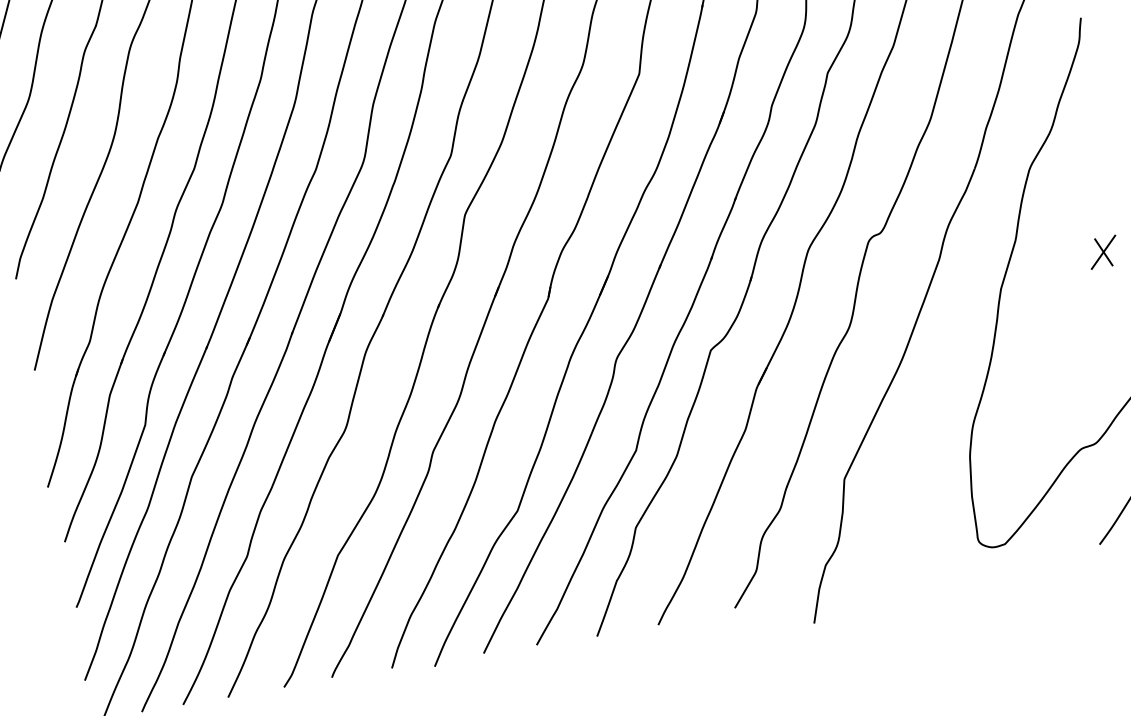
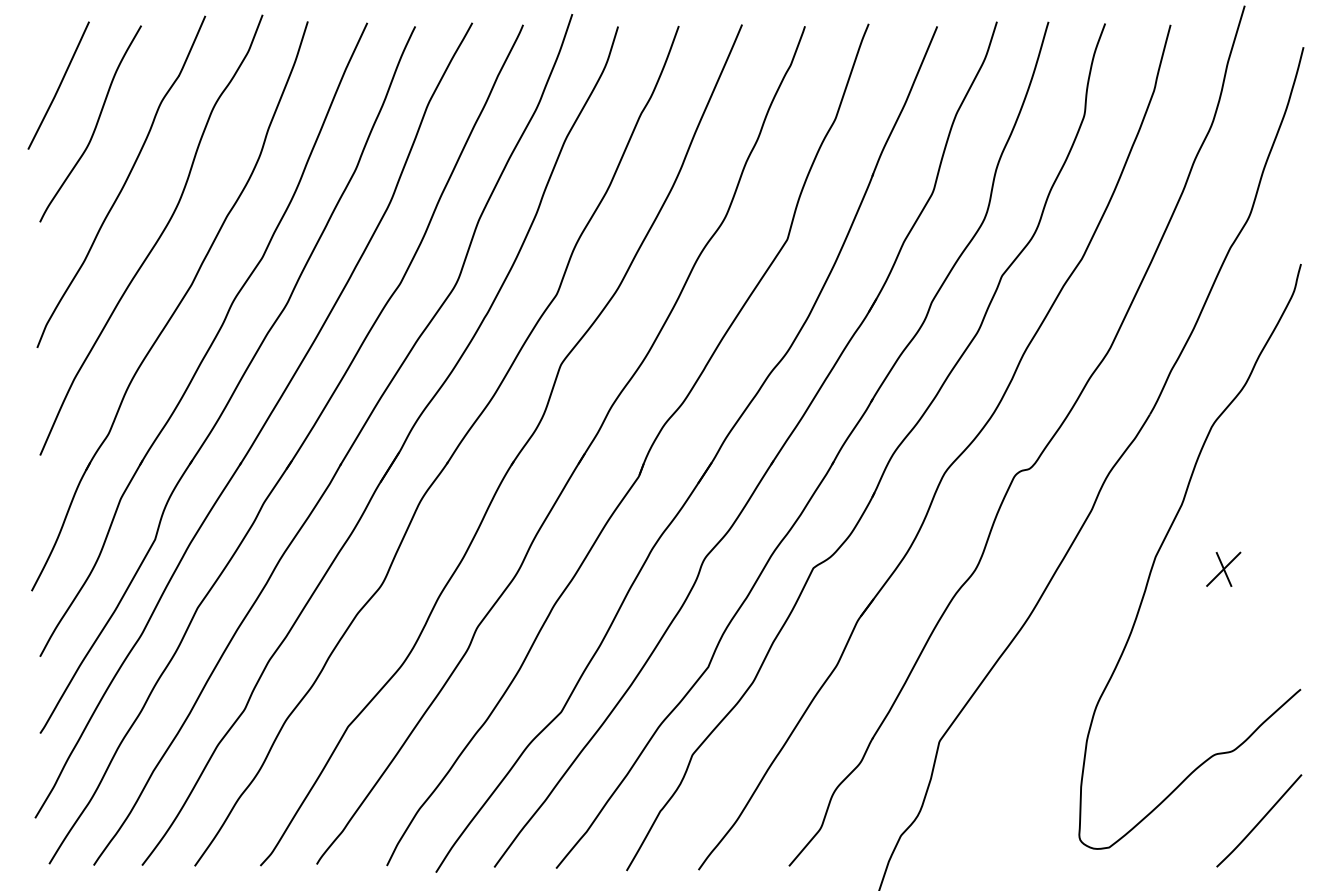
part: (1103, 251) -> (1223, 568), moved

